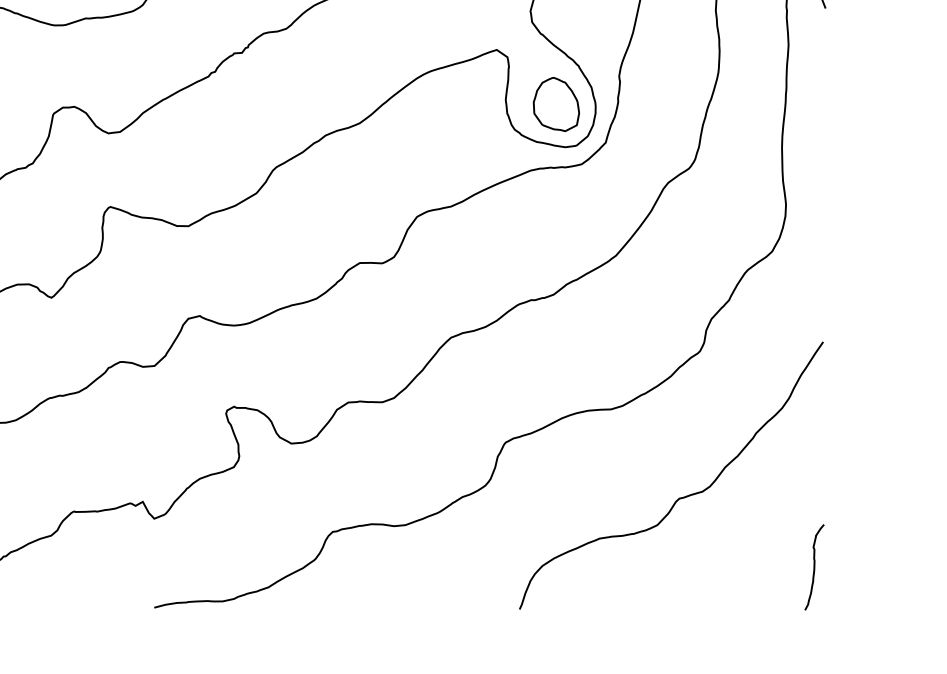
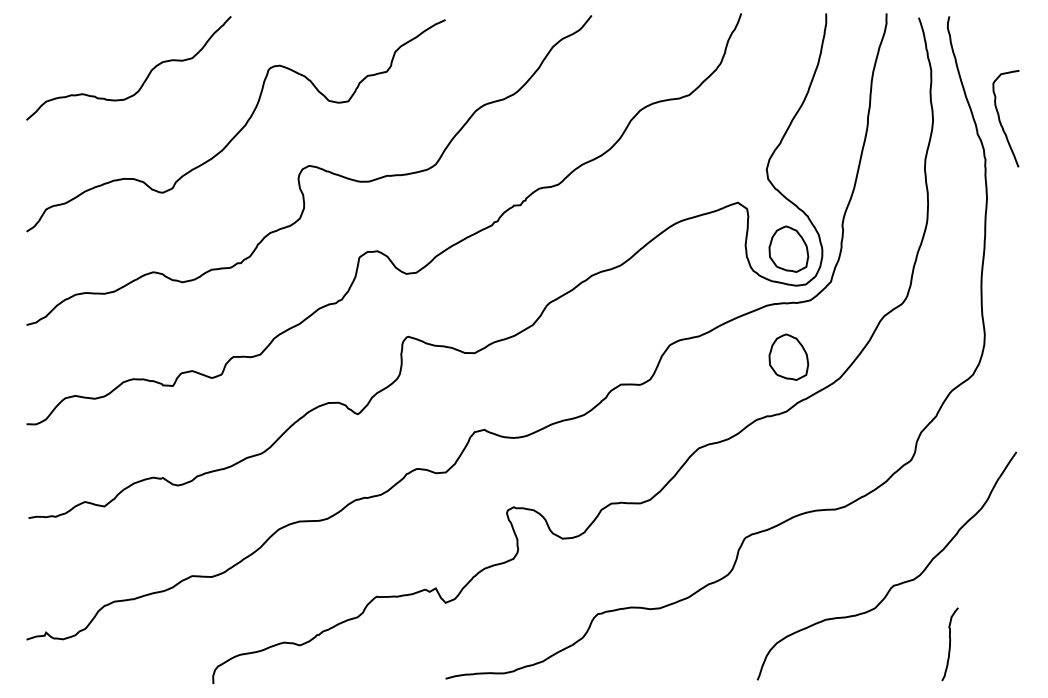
part: (556, 230) -> (788, 356), added
curve: (813, 567) -> (949, 644), moved

